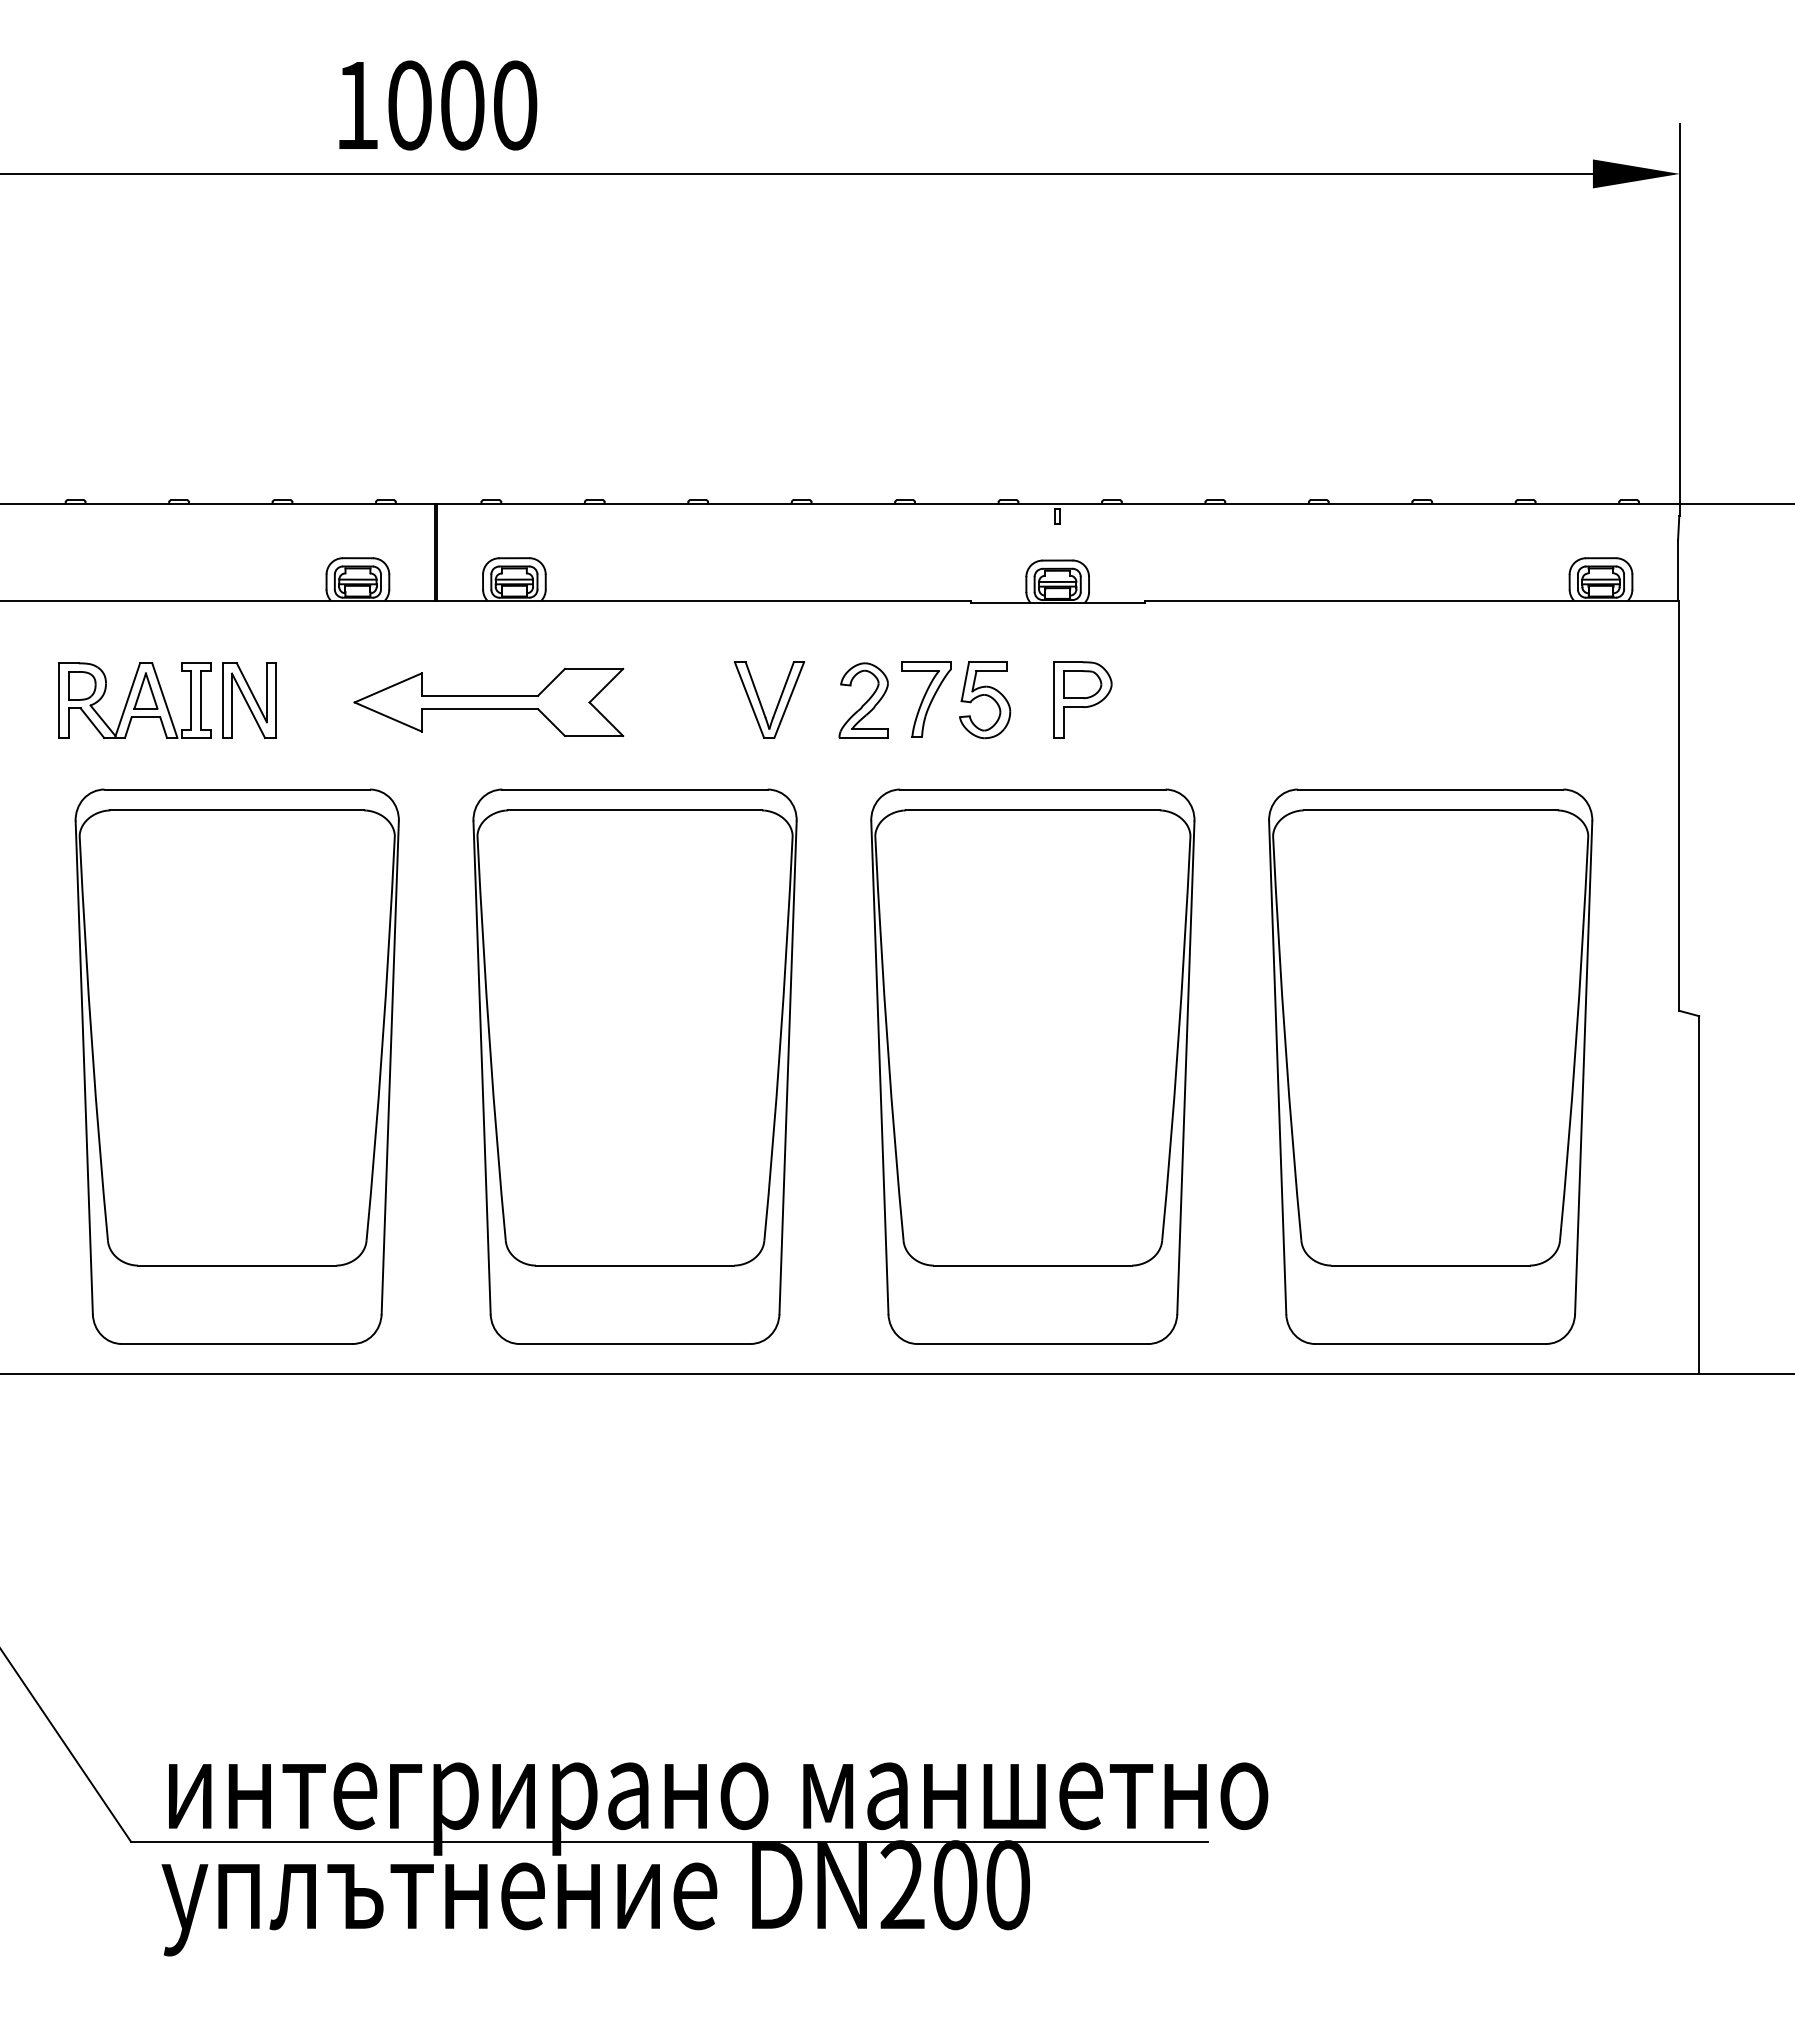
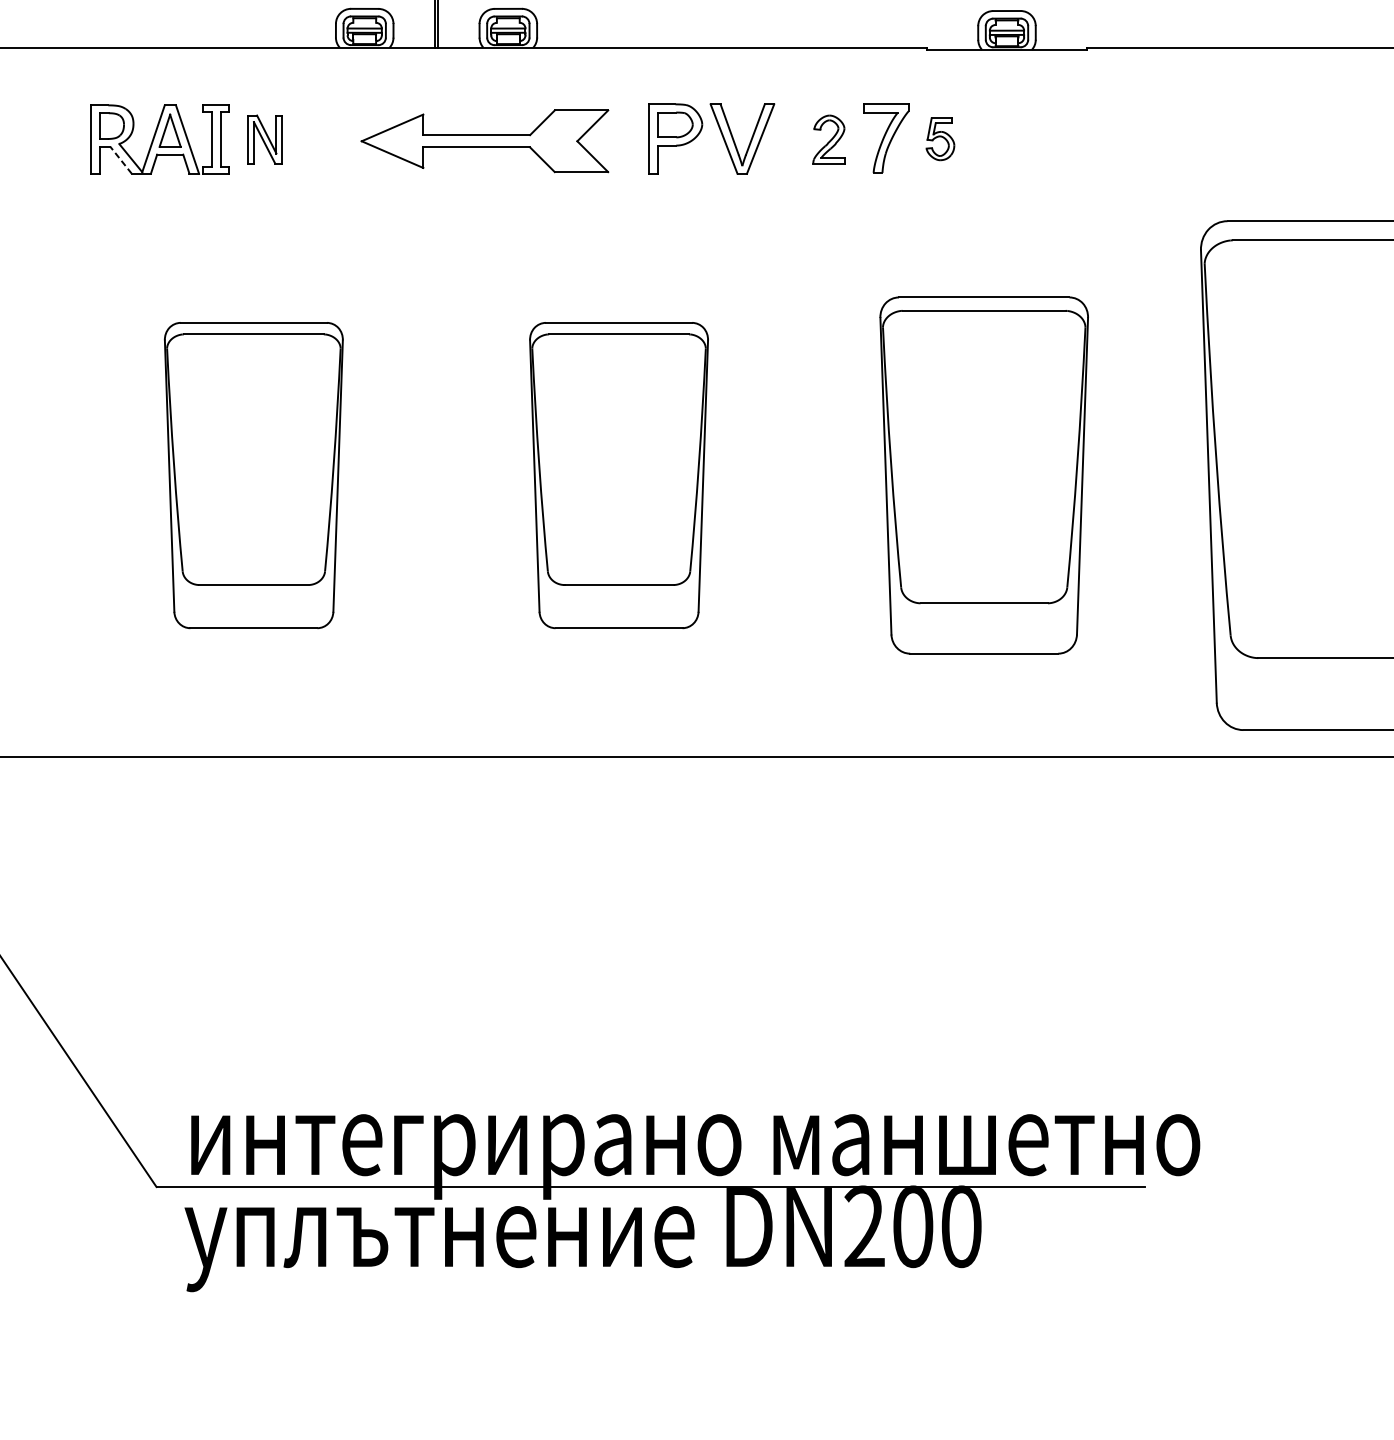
part: (1082, 699) -> (675, 138), moved
part: (249, 700) -> (265, 139), size x0.7
part: (863, 700) -> (828, 139), size x0.7
part: (985, 700) -> (940, 139), size x0.6
line: (92, 723) -> (121, 160), solid -> dashed
part: (236, 1066) -> (253, 475), size x0.6
part: (634, 1066) -> (618, 475), size x0.6
part: (1032, 1066) -> (983, 475), size x0.7

